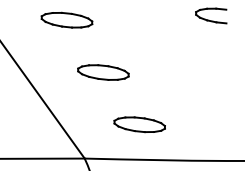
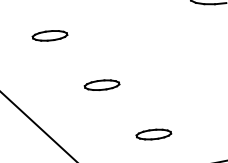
part: (66, 19) -> (49, 35), size x0.6
part: (103, 72) -> (102, 85), size x0.6
part: (139, 124) -> (153, 134), size x0.6

